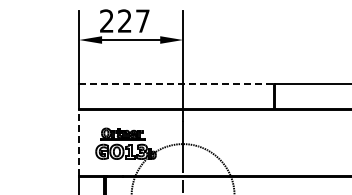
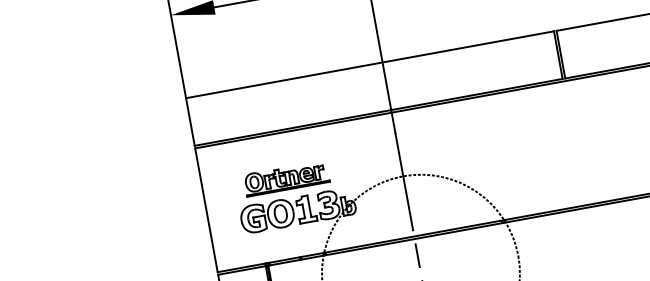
line: (176, 83) -> (369, 64), dashed -> solid
line: (79, 143) -> (207, 210), dashed -> solid

